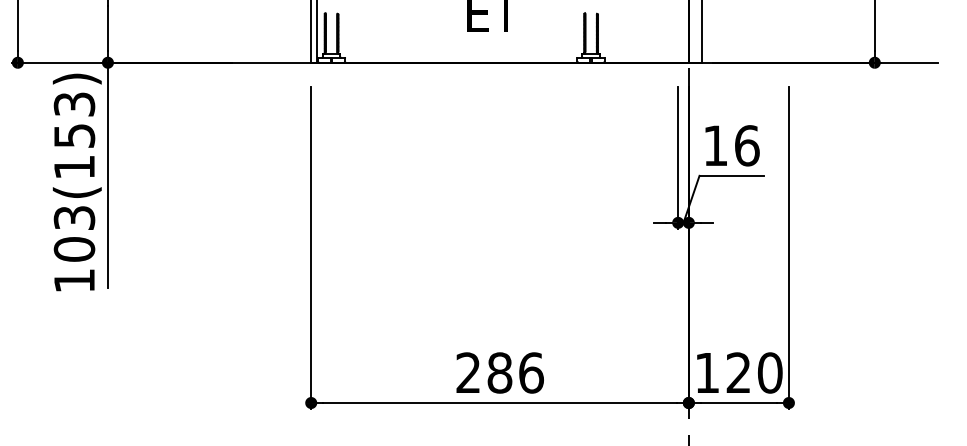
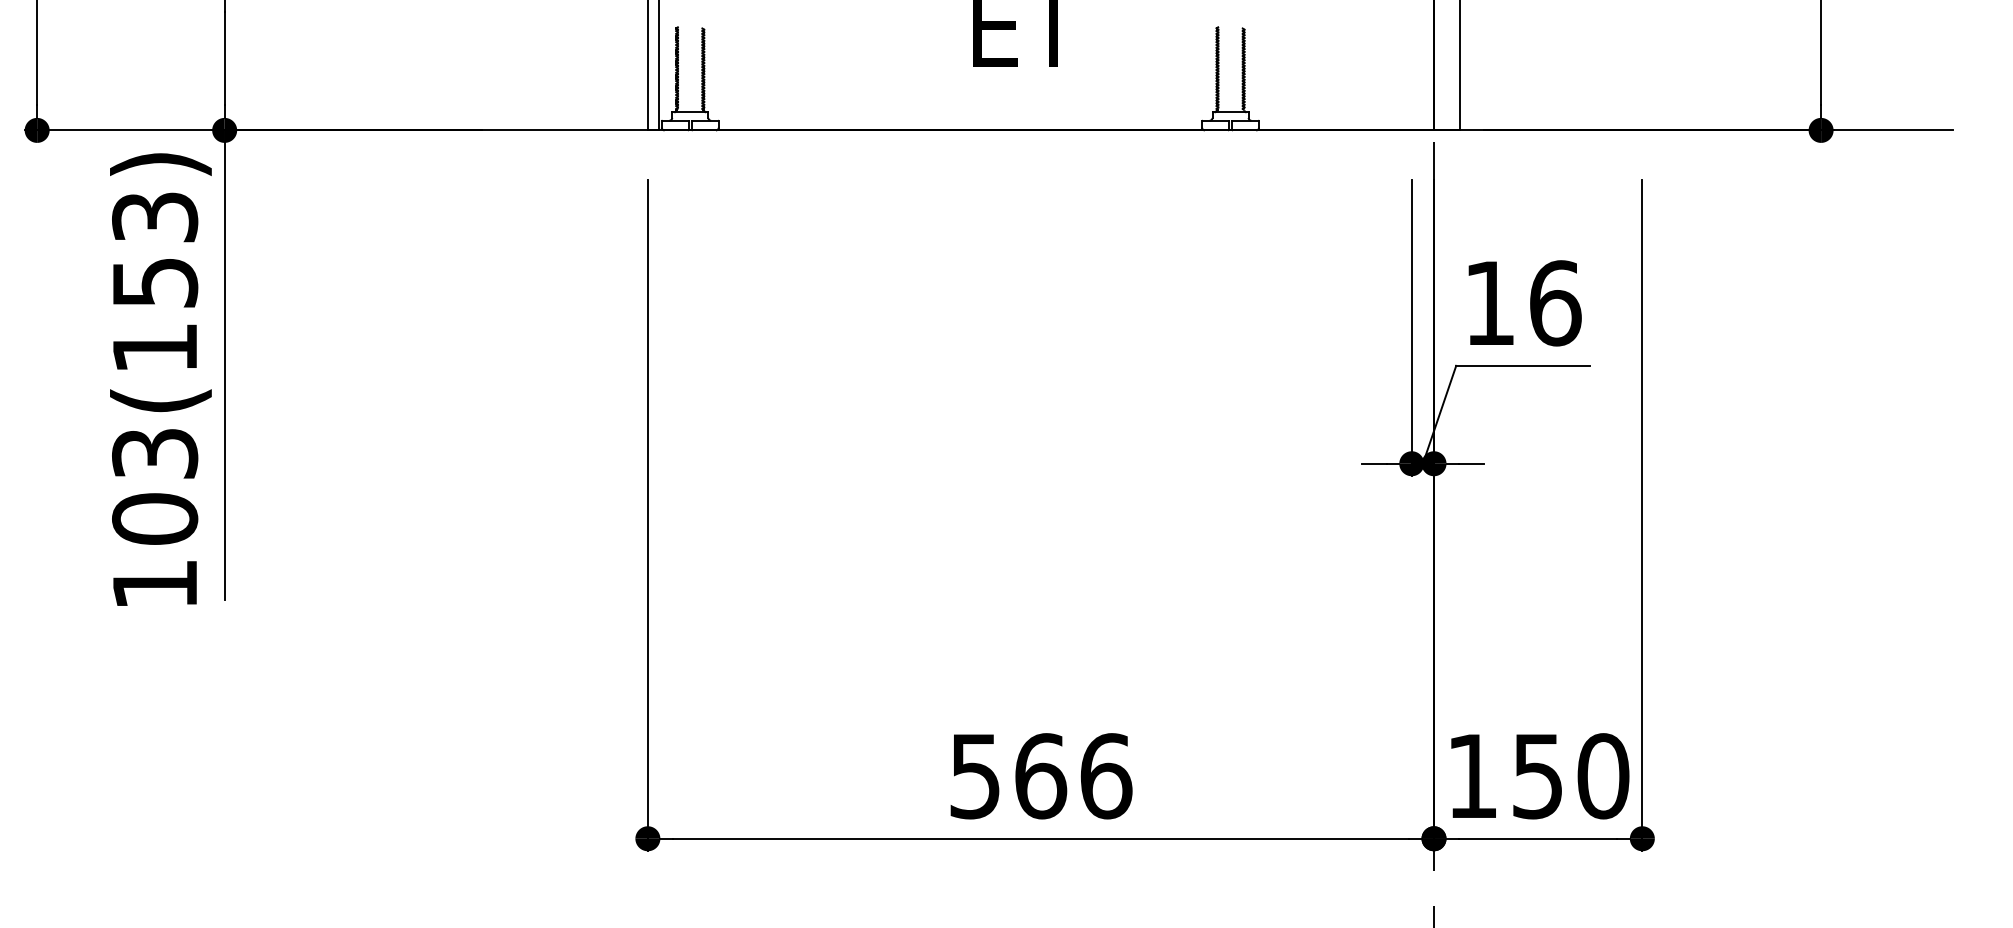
text: (484, 372) -> (1008, 775), 286 -> 566
text: (738, 372) -> (1537, 775), 120 -> 150

